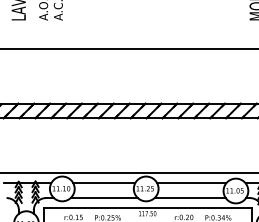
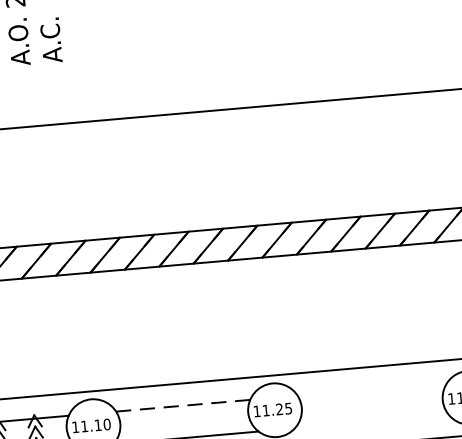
line: (104, 183) -> (183, 406), solid -> dashed
line: (191, 183) -> (371, 389), removed
line: (189, 198) -> (370, 422), removed

